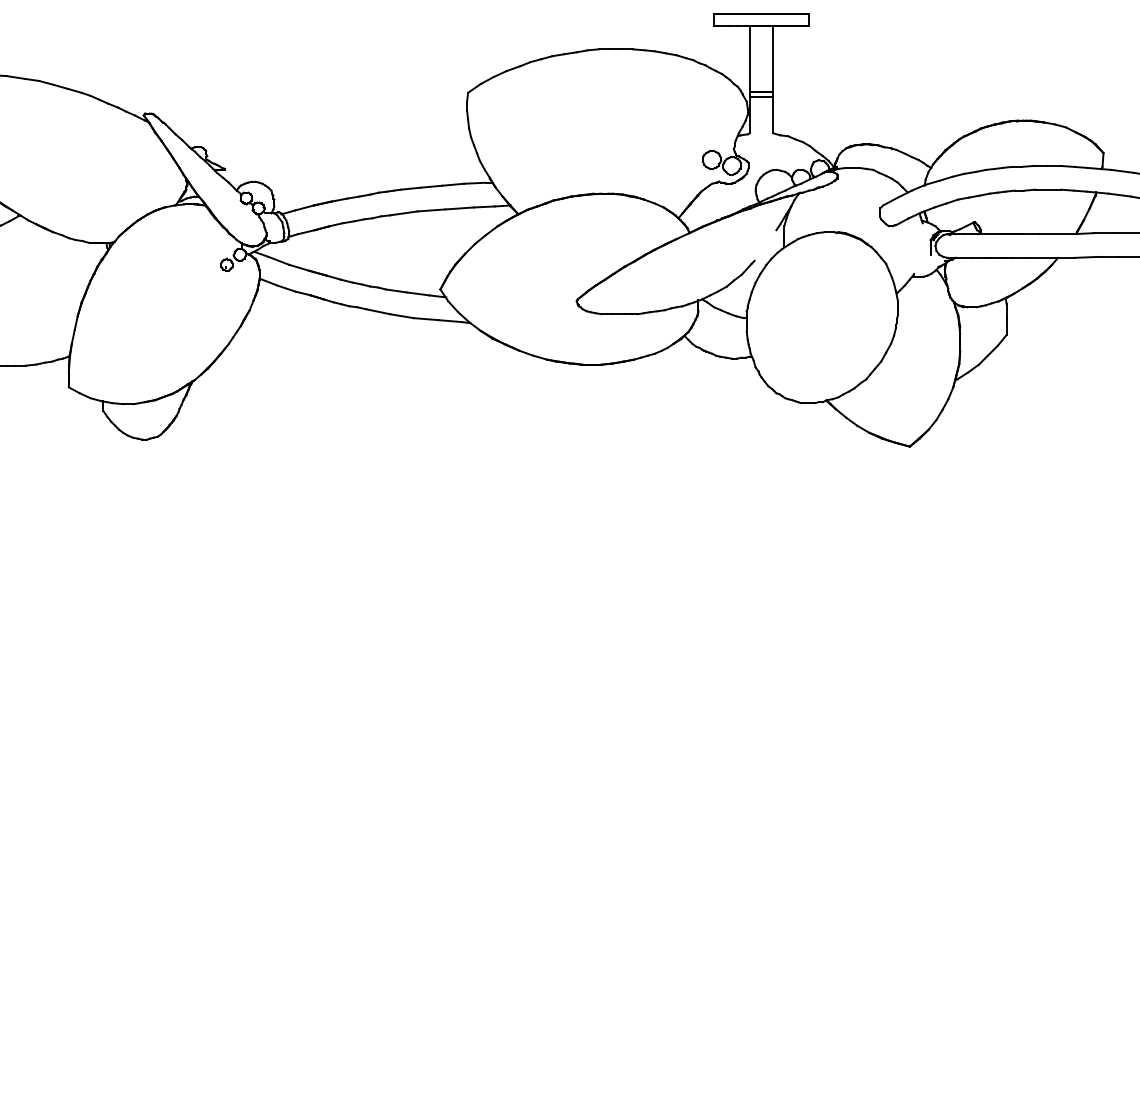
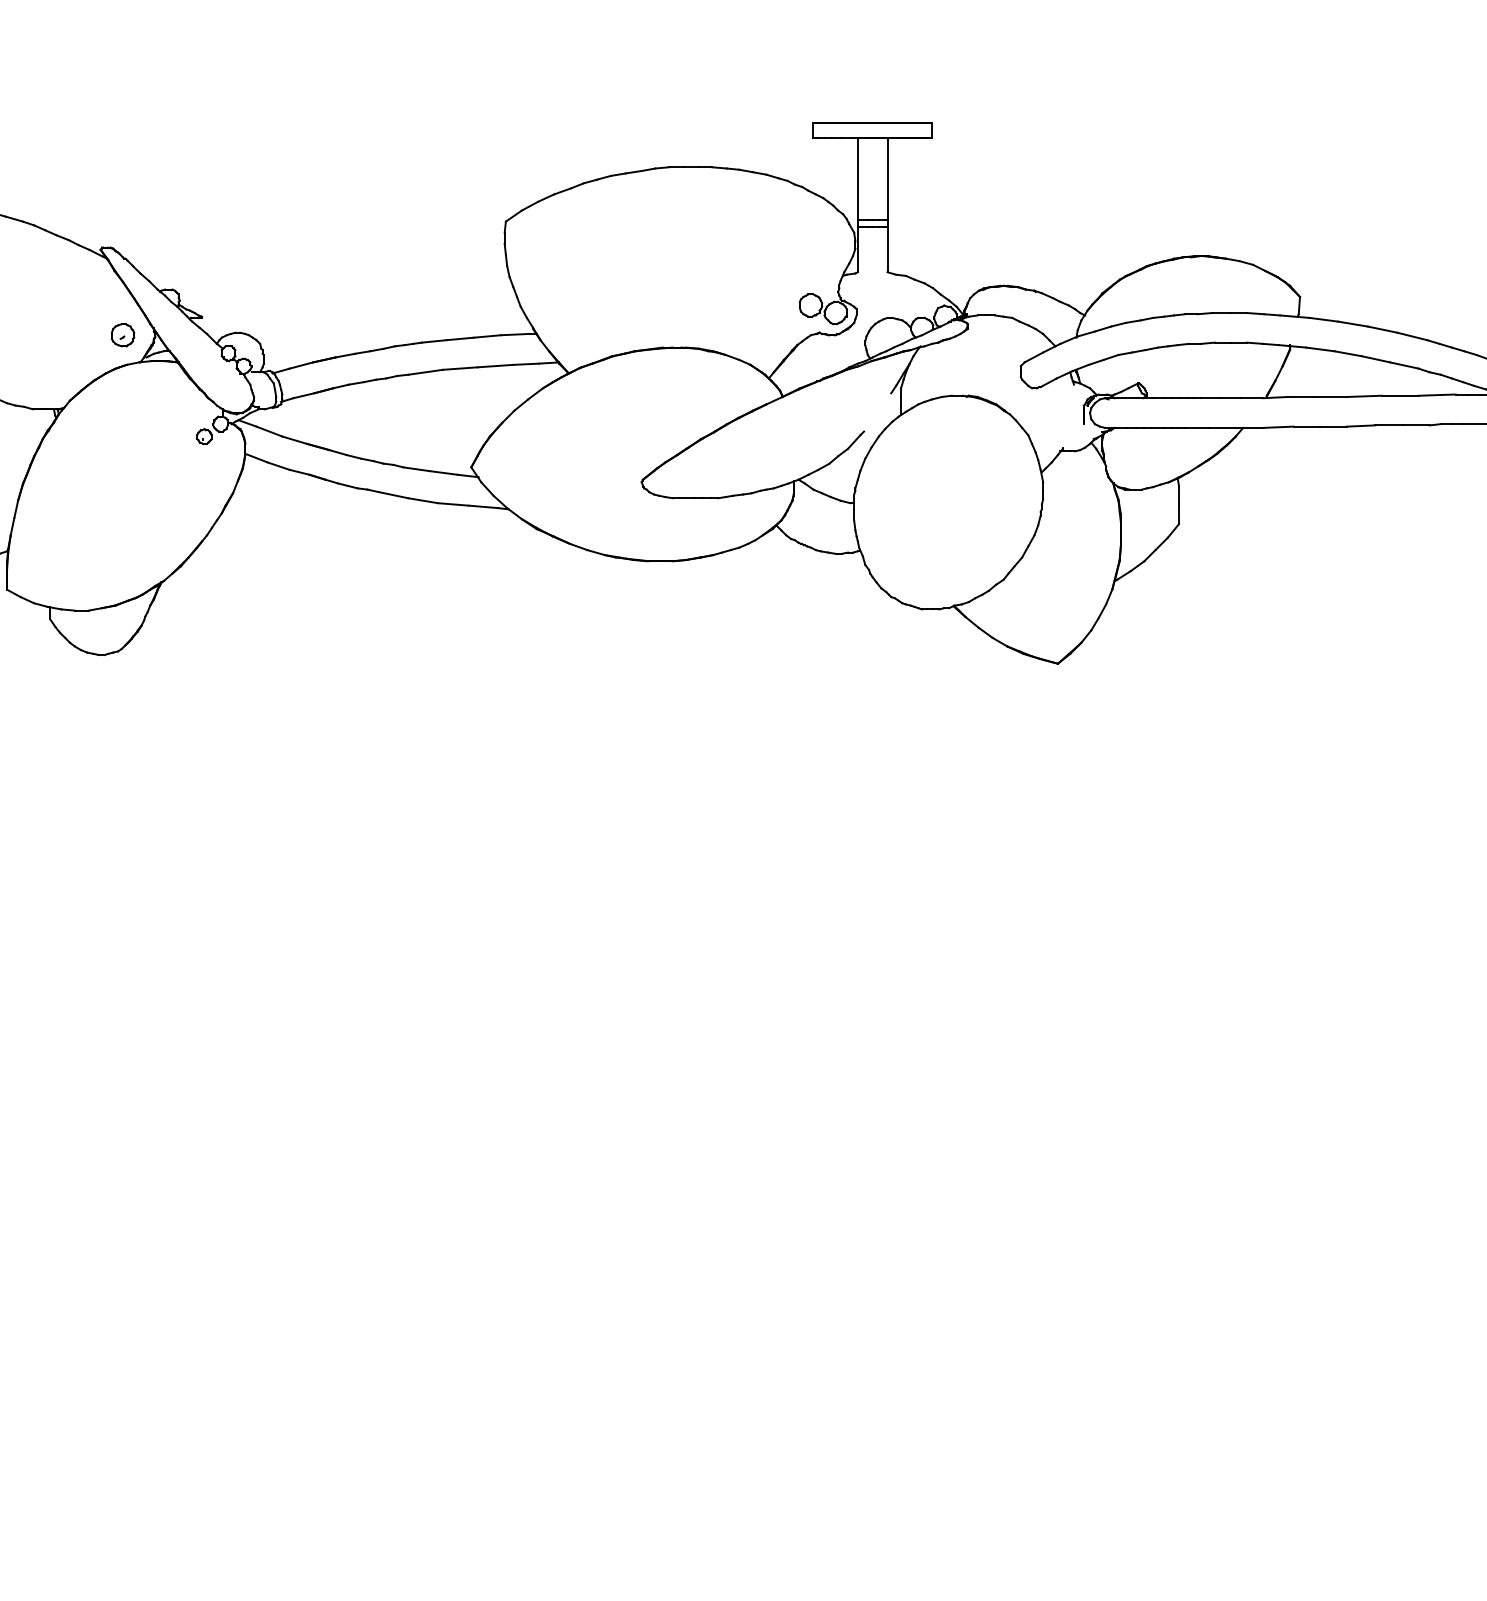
part: (161, 183) -> (122, 335), added

